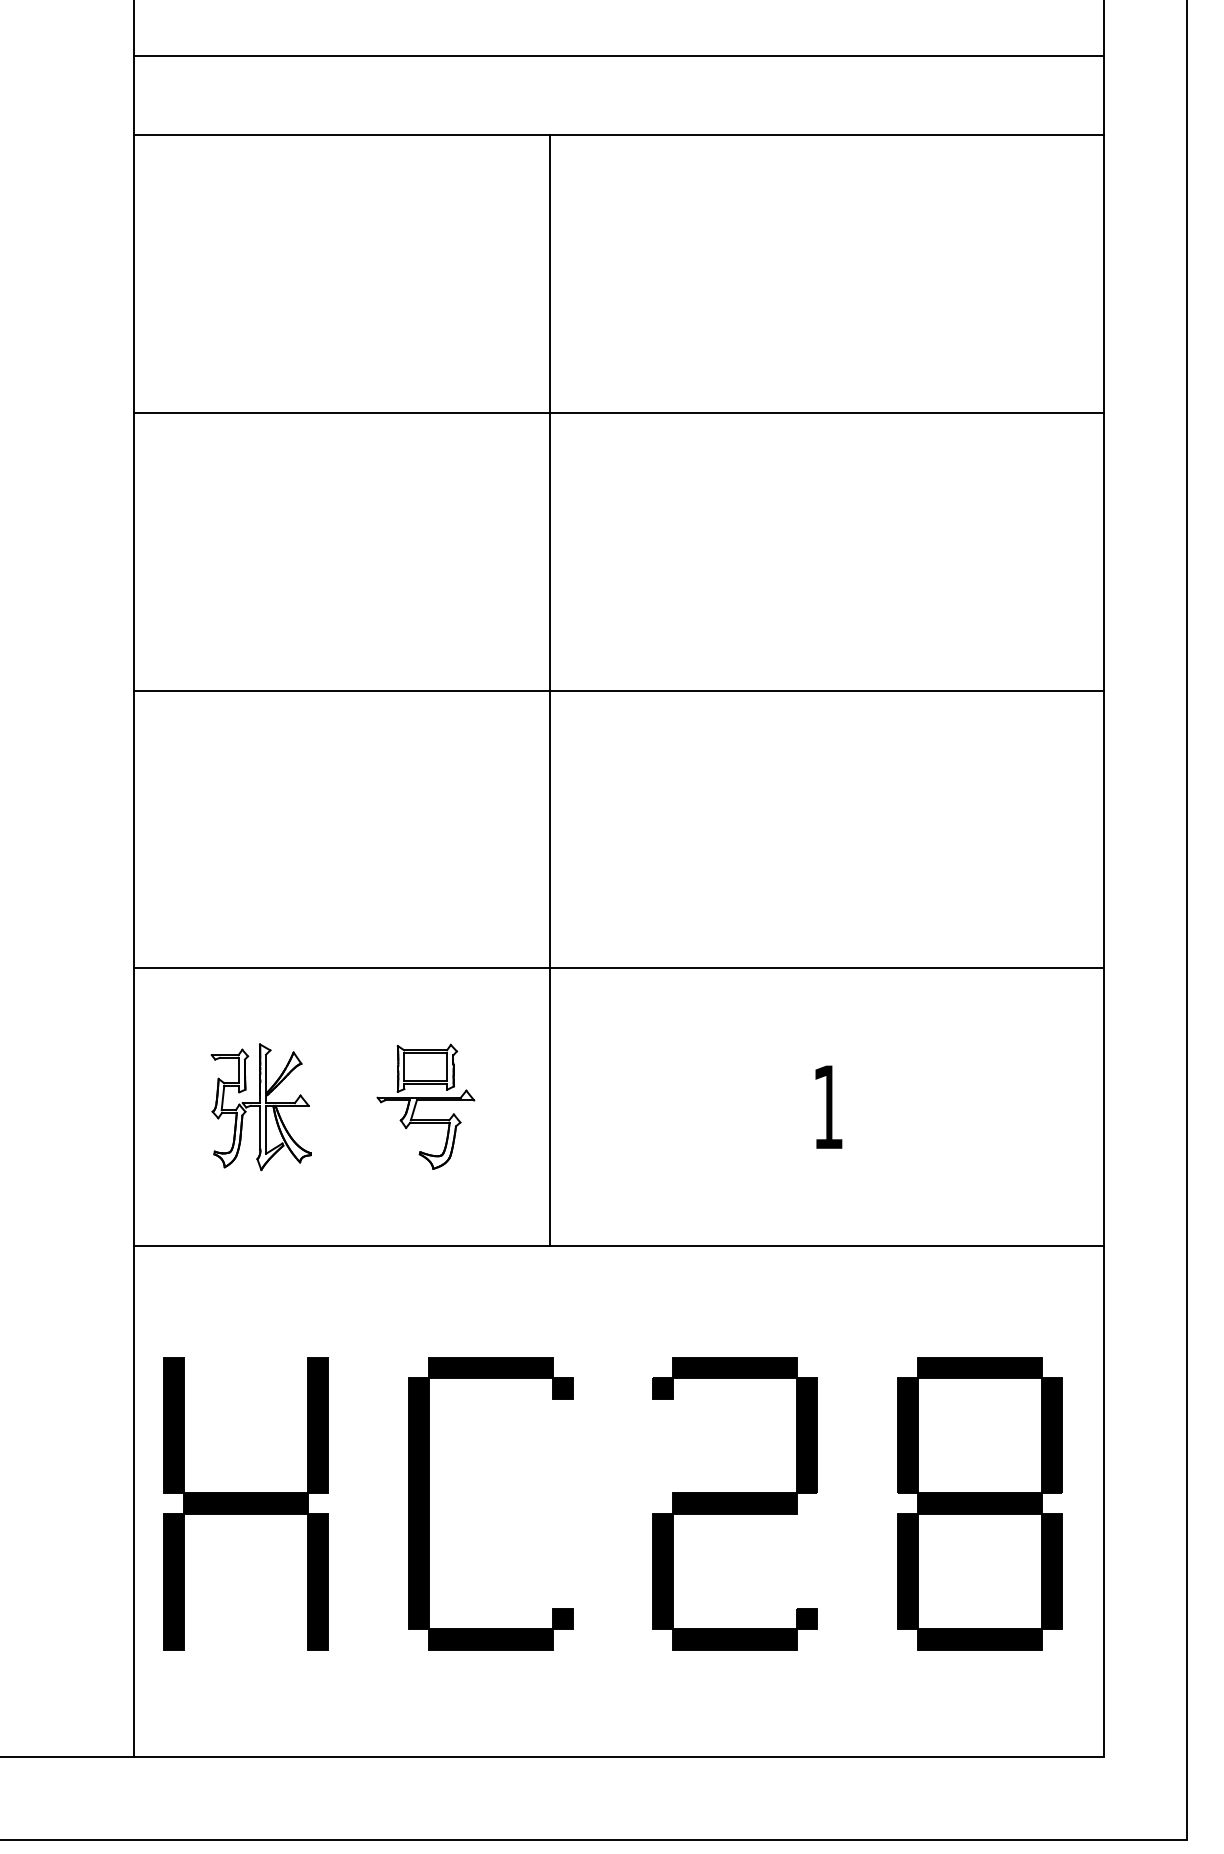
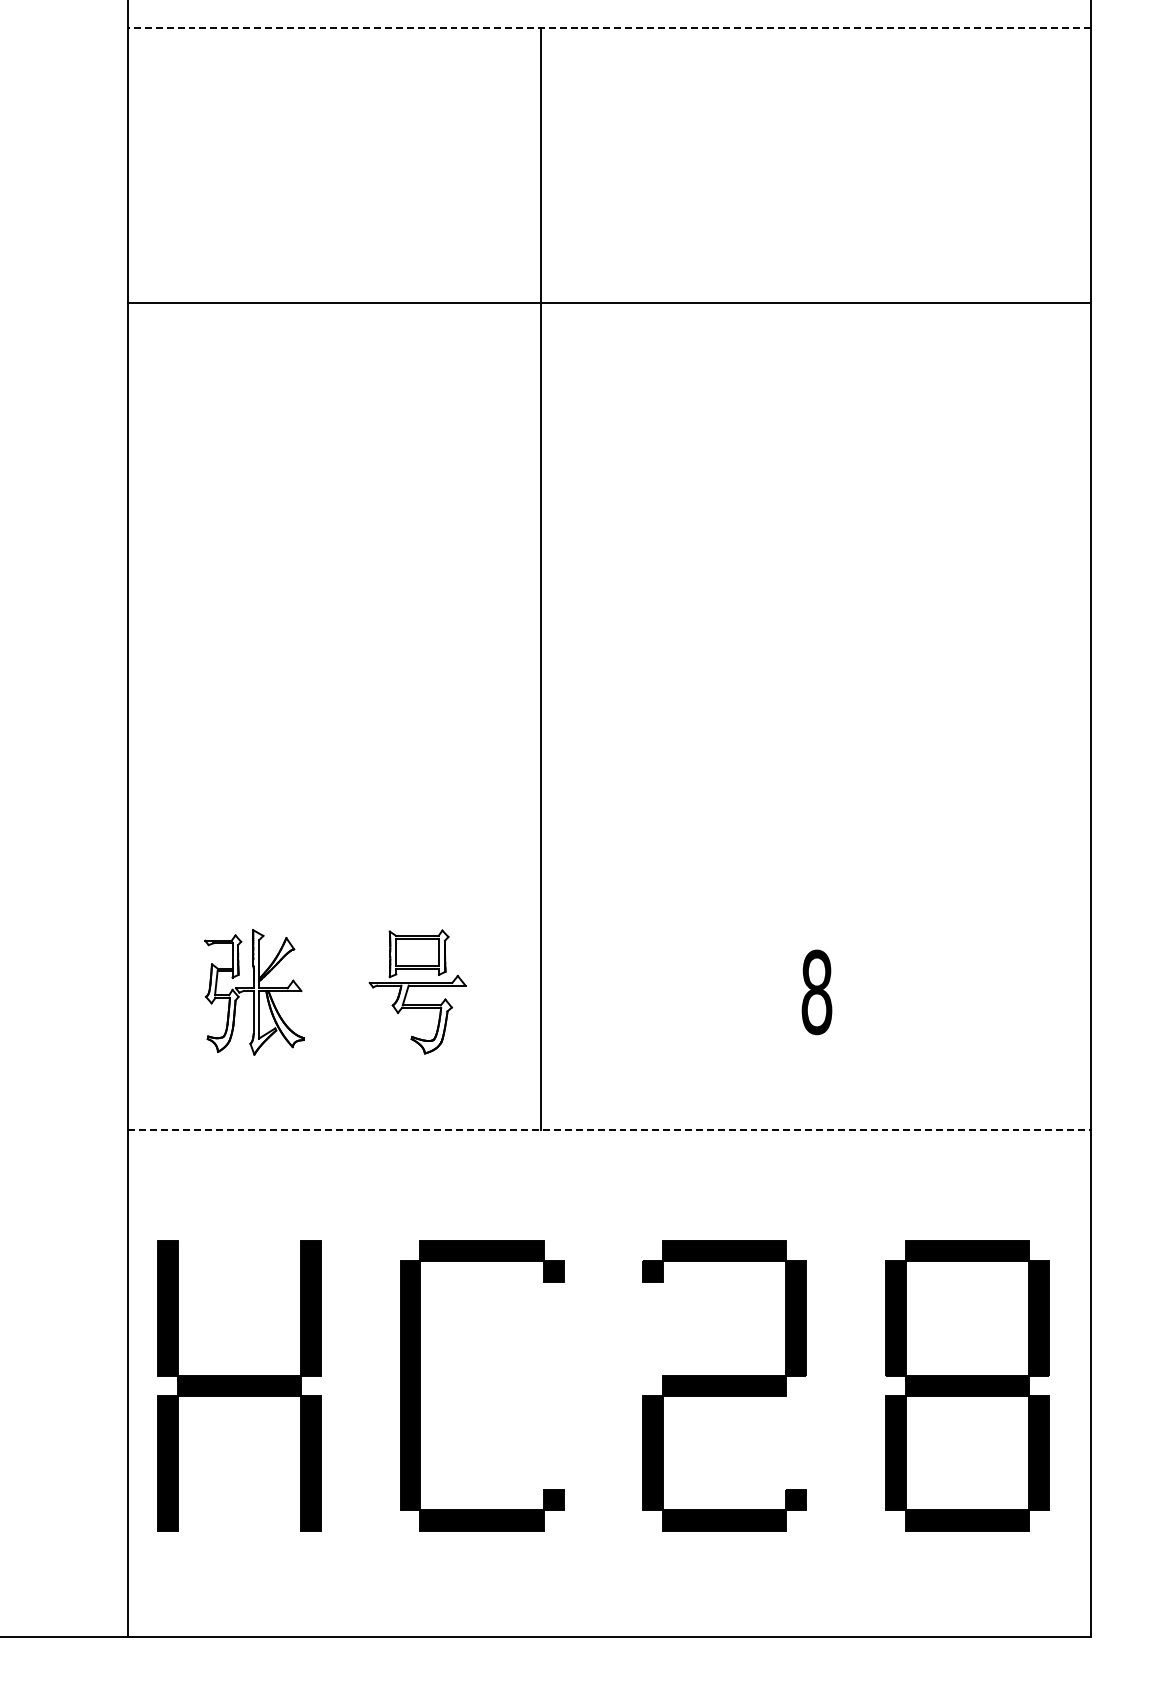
line: (619, 134) -> (609, 27), solid -> dashed
line: (618, 690) -> (608, 578), removed
line: (618, 968) -> (608, 854), removed
text: (828, 1107) -> (817, 992), 1 -> 8
line: (619, 1246) -> (609, 1130), solid -> dashed

